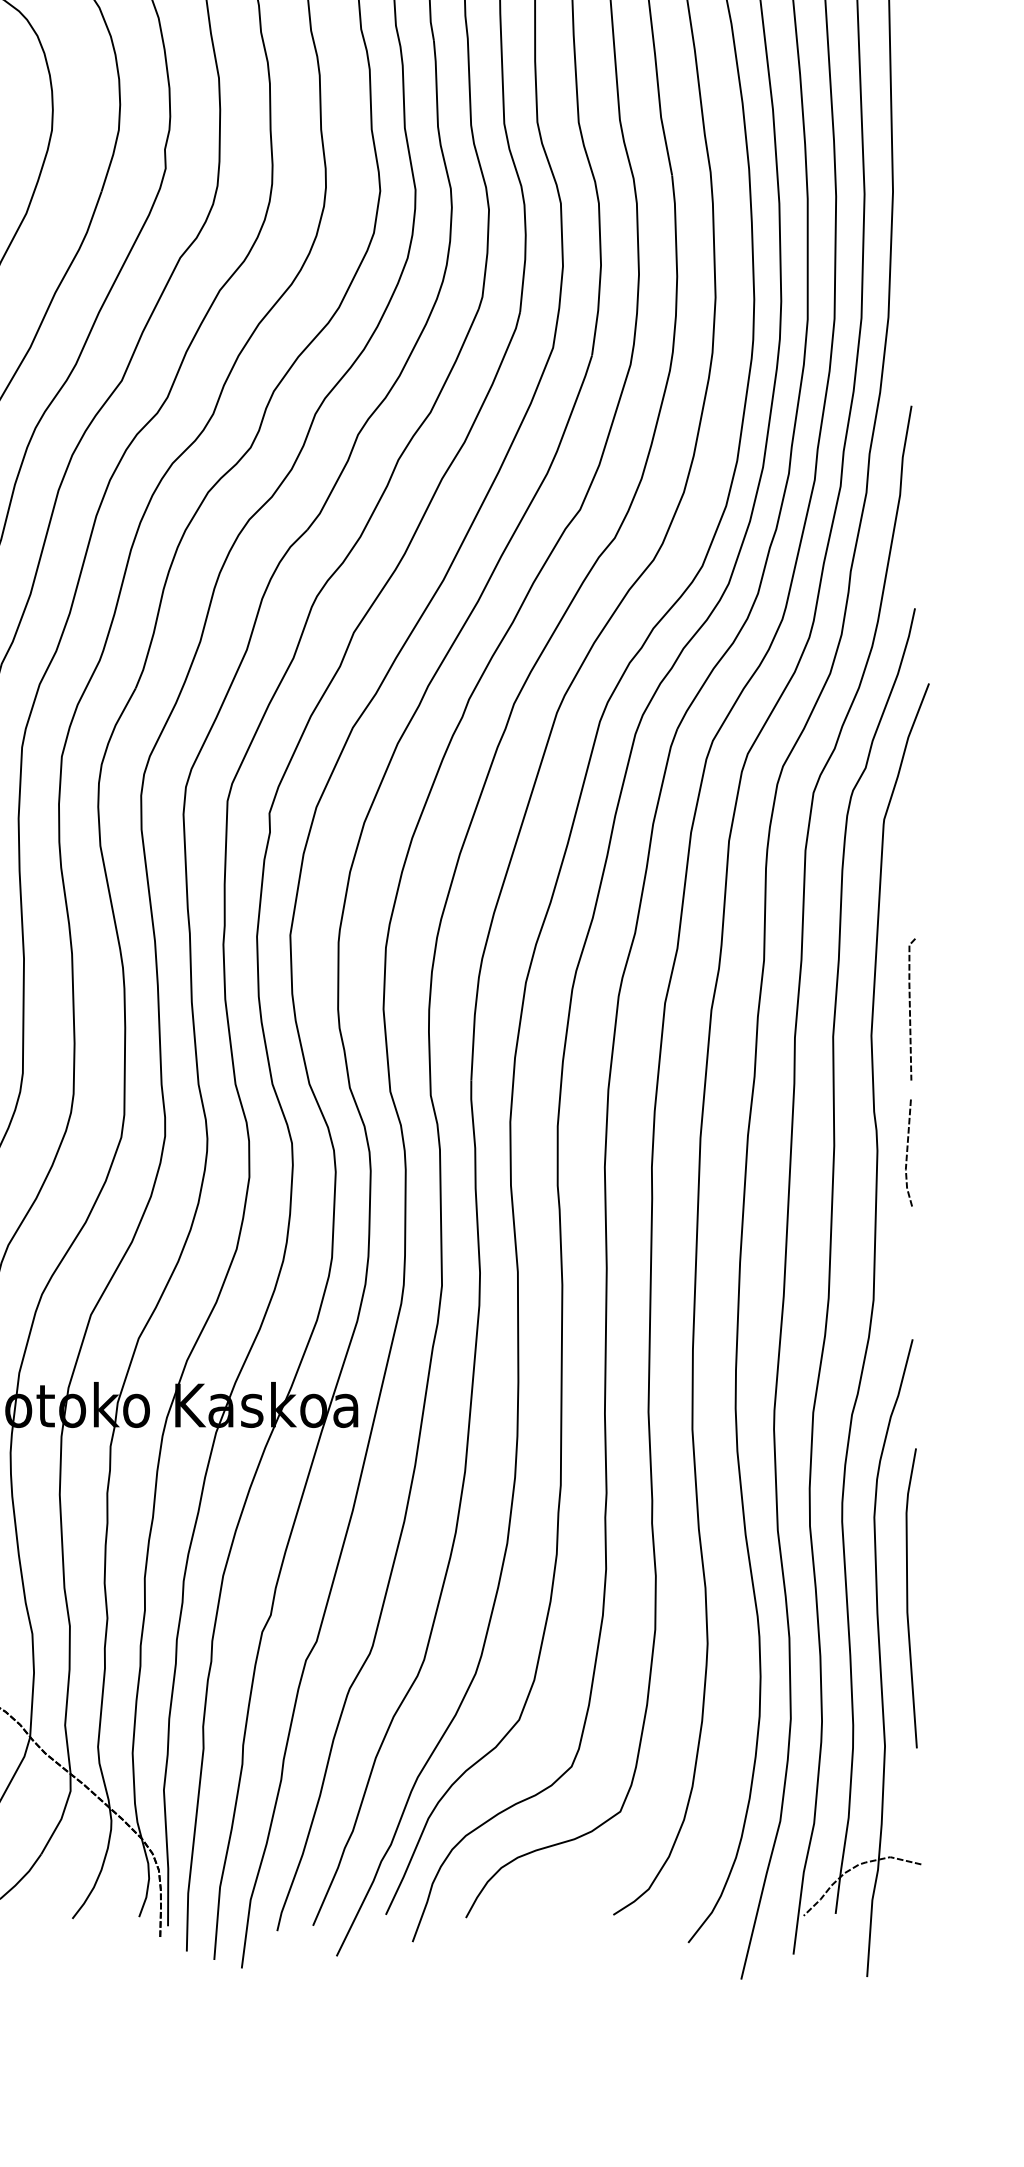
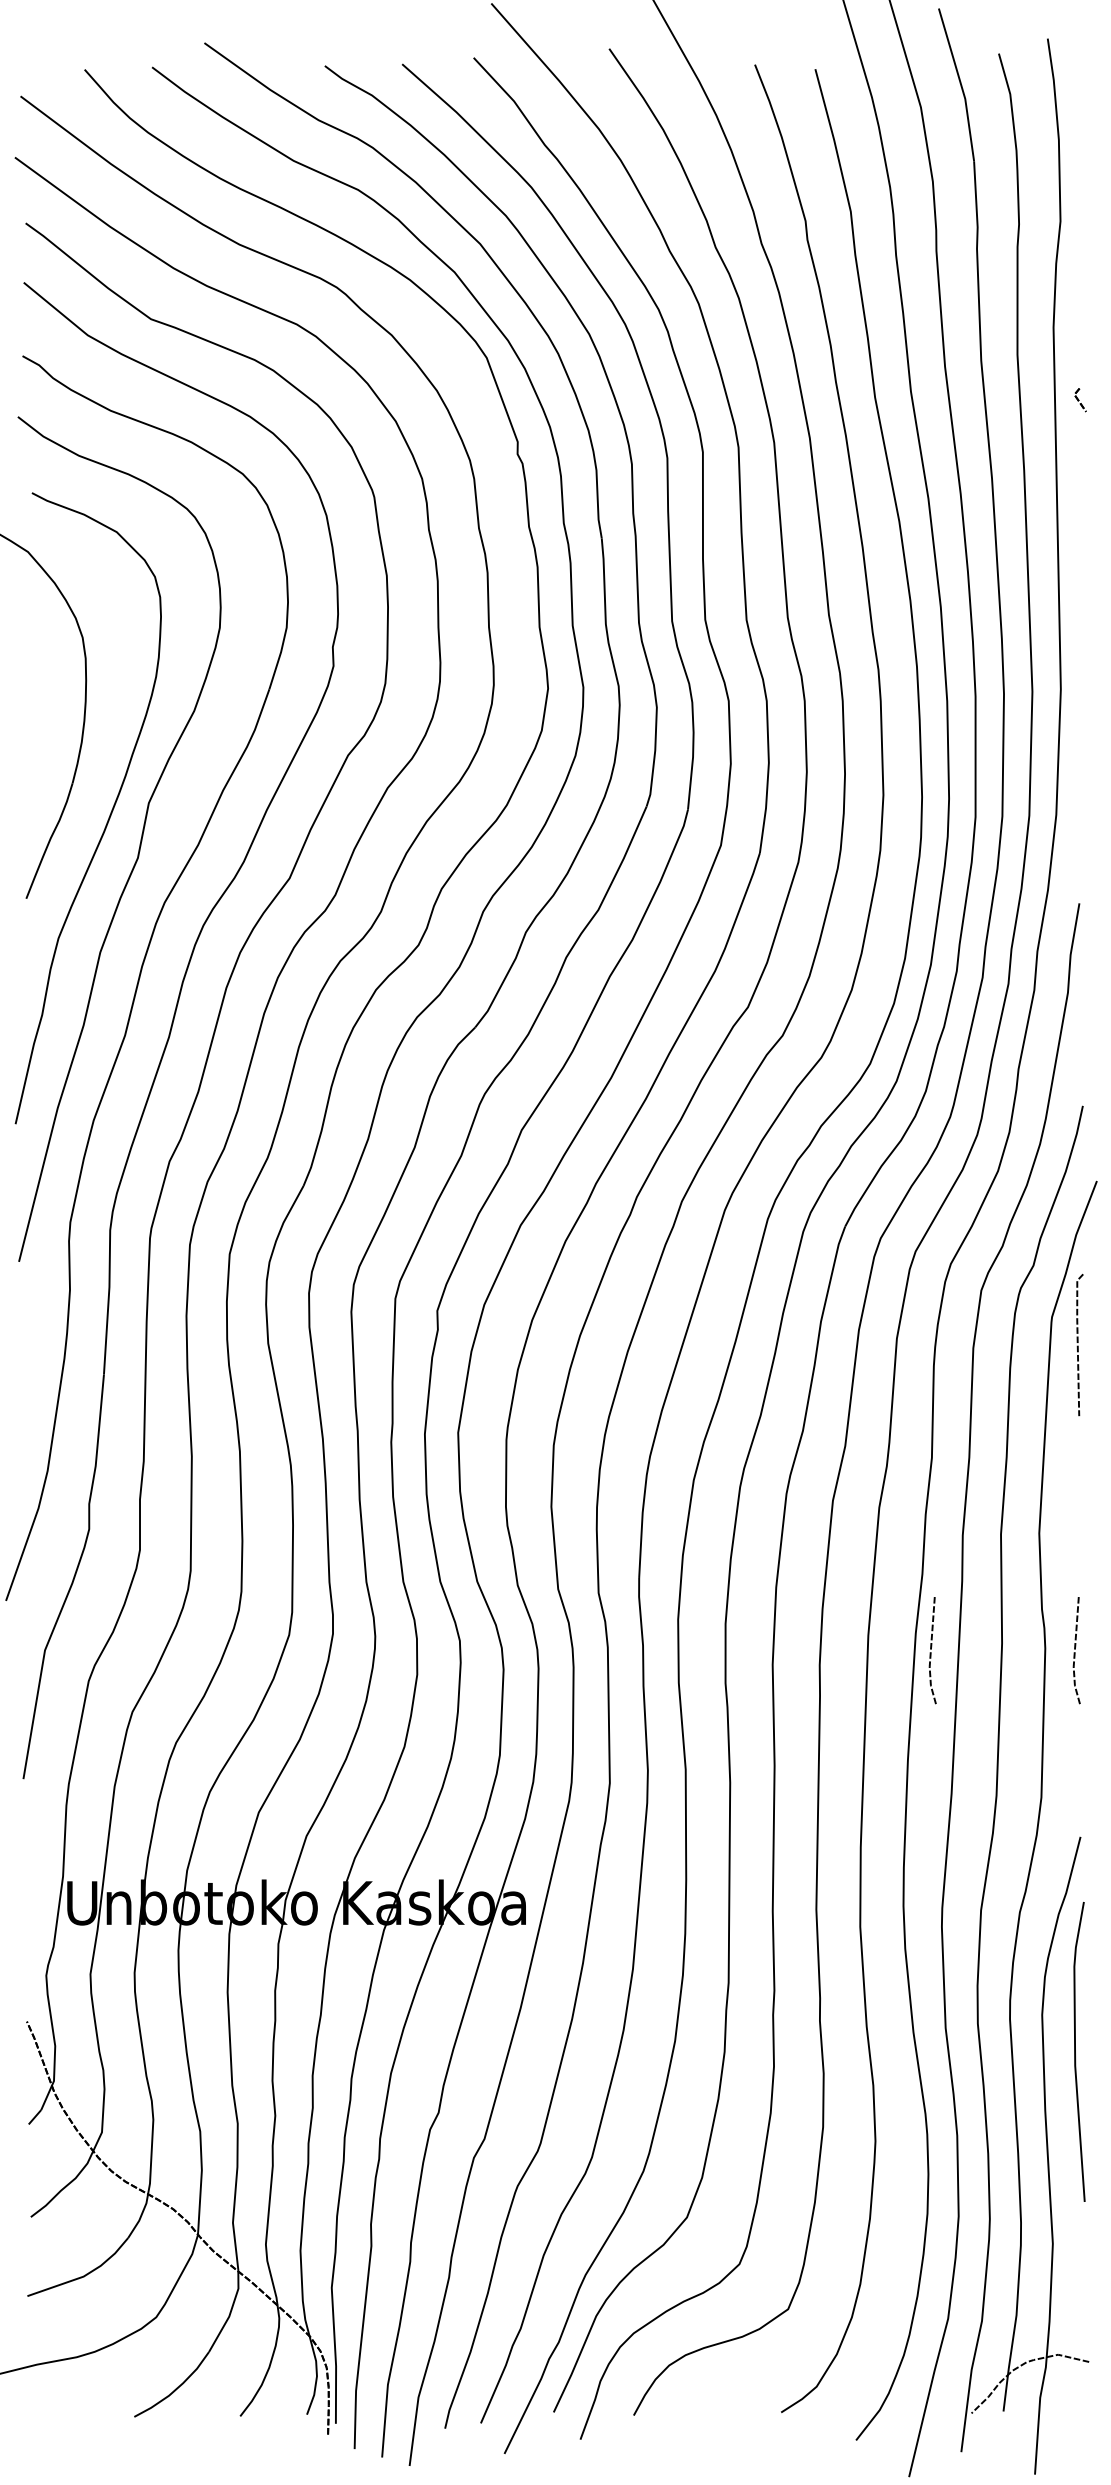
line: (910, 1009) -> (1078, 1345), moved
line: (763, 1151) -> (931, 1649), added
line: (907, 1597) -> (1075, 2051), moved

